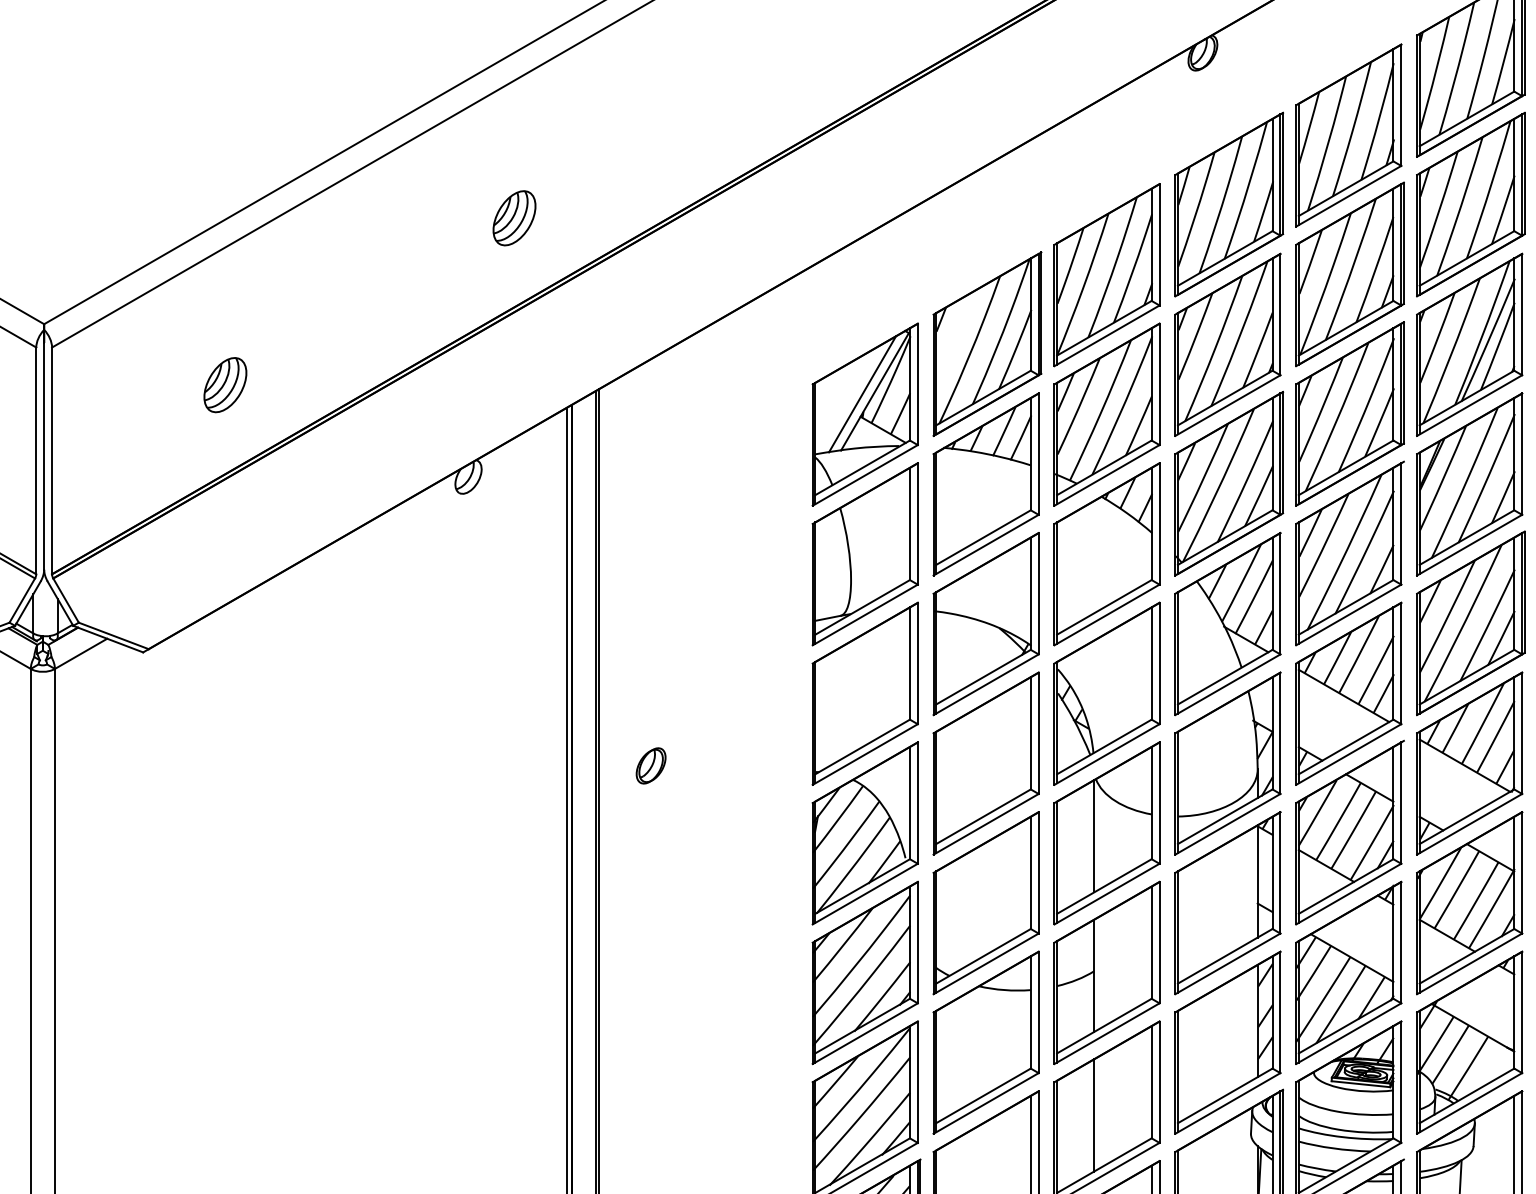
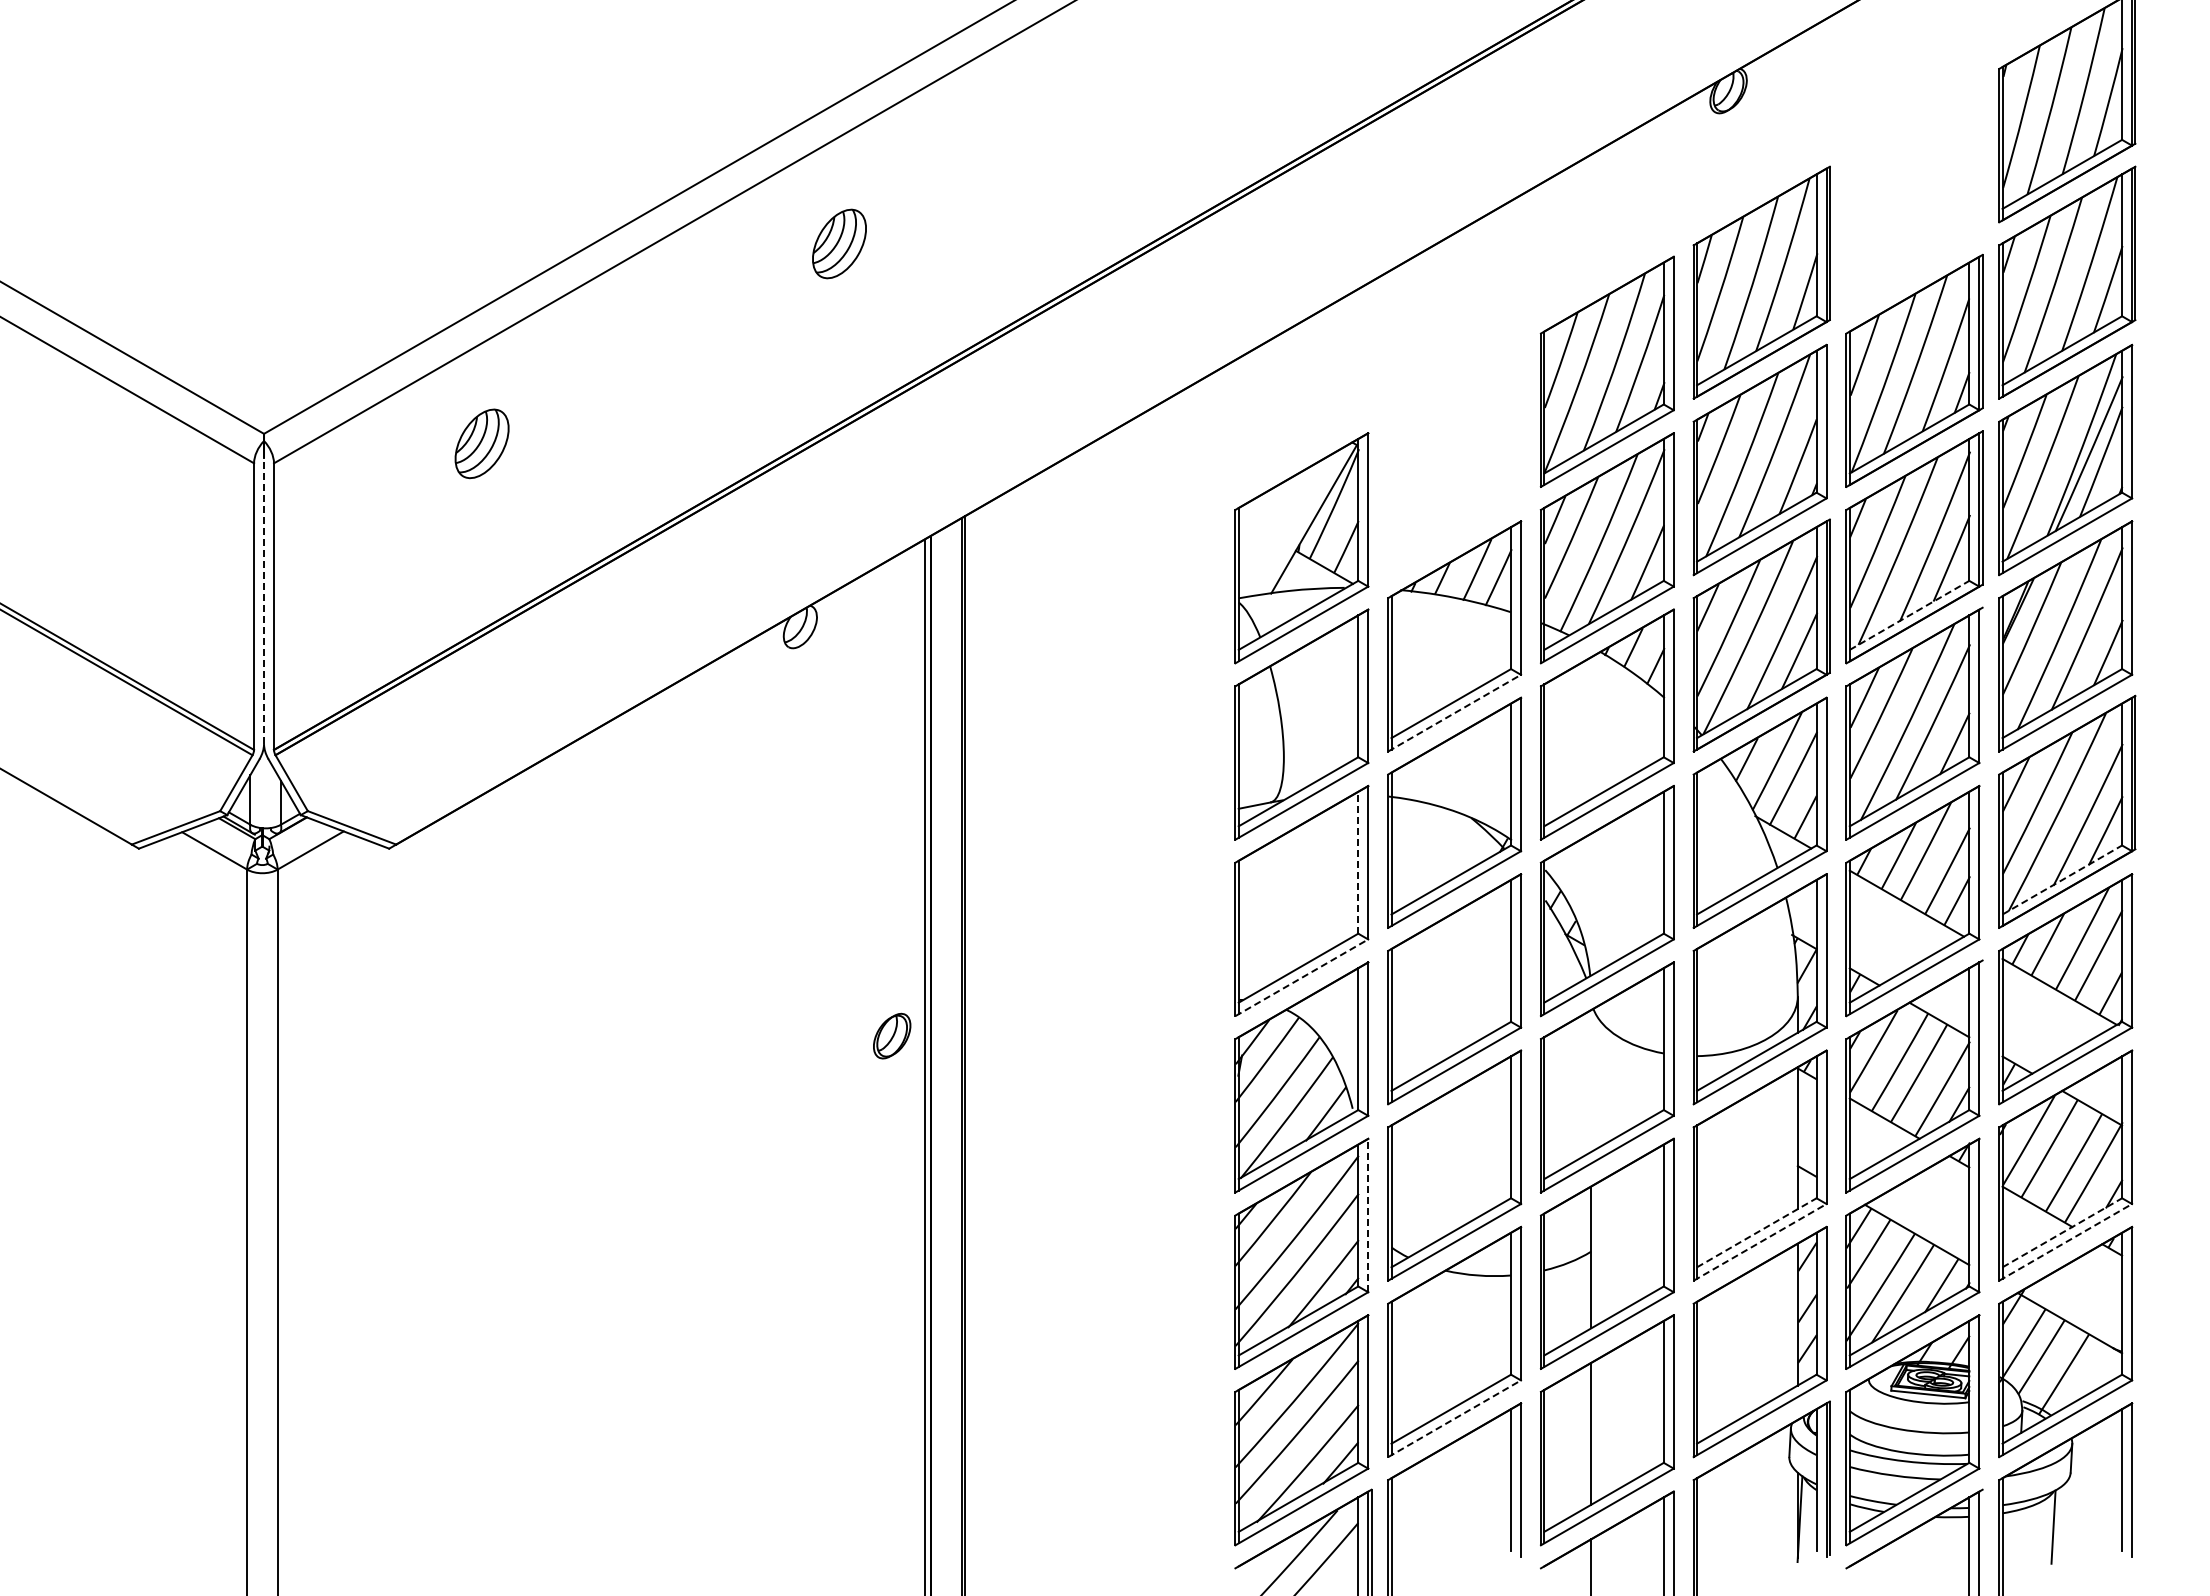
part: (1348, 135) -> (1912, 195), removed
part: (514, 217) -> (839, 243), moved
part: (987, 344) -> (1456, 459), removed
part: (224, 384) -> (481, 443), moved
line: (861, 394) -> (1297, 522), removed
line: (44, 456) -> (264, 600), solid -> dashed
line: (1346, 467) -> (1909, 615), solid -> dashed
line: (986, 545) -> (1454, 713), solid -> dashed
line: (910, 663) -> (1358, 862), solid -> dashed
line: (1467, 676) -> (2062, 879), solid -> dashed
line: (865, 754) -> (1301, 977), solid -> dashed
part: (651, 765) -> (892, 1035), moved
line: (1094, 836) -> (1591, 1081), removed
line: (918, 942) -> (1368, 1215), solid -> dashed
line: (1225, 956) -> (1757, 1232), solid -> dashed
line: (1467, 956) -> (2062, 1232), solid -> dashed
line: (1228, 963) -> (1760, 1242), solid -> dashed
line: (1469, 963) -> (2065, 1242), solid -> dashed
line: (986, 1103) -> (1454, 1418), solid -> dashed

